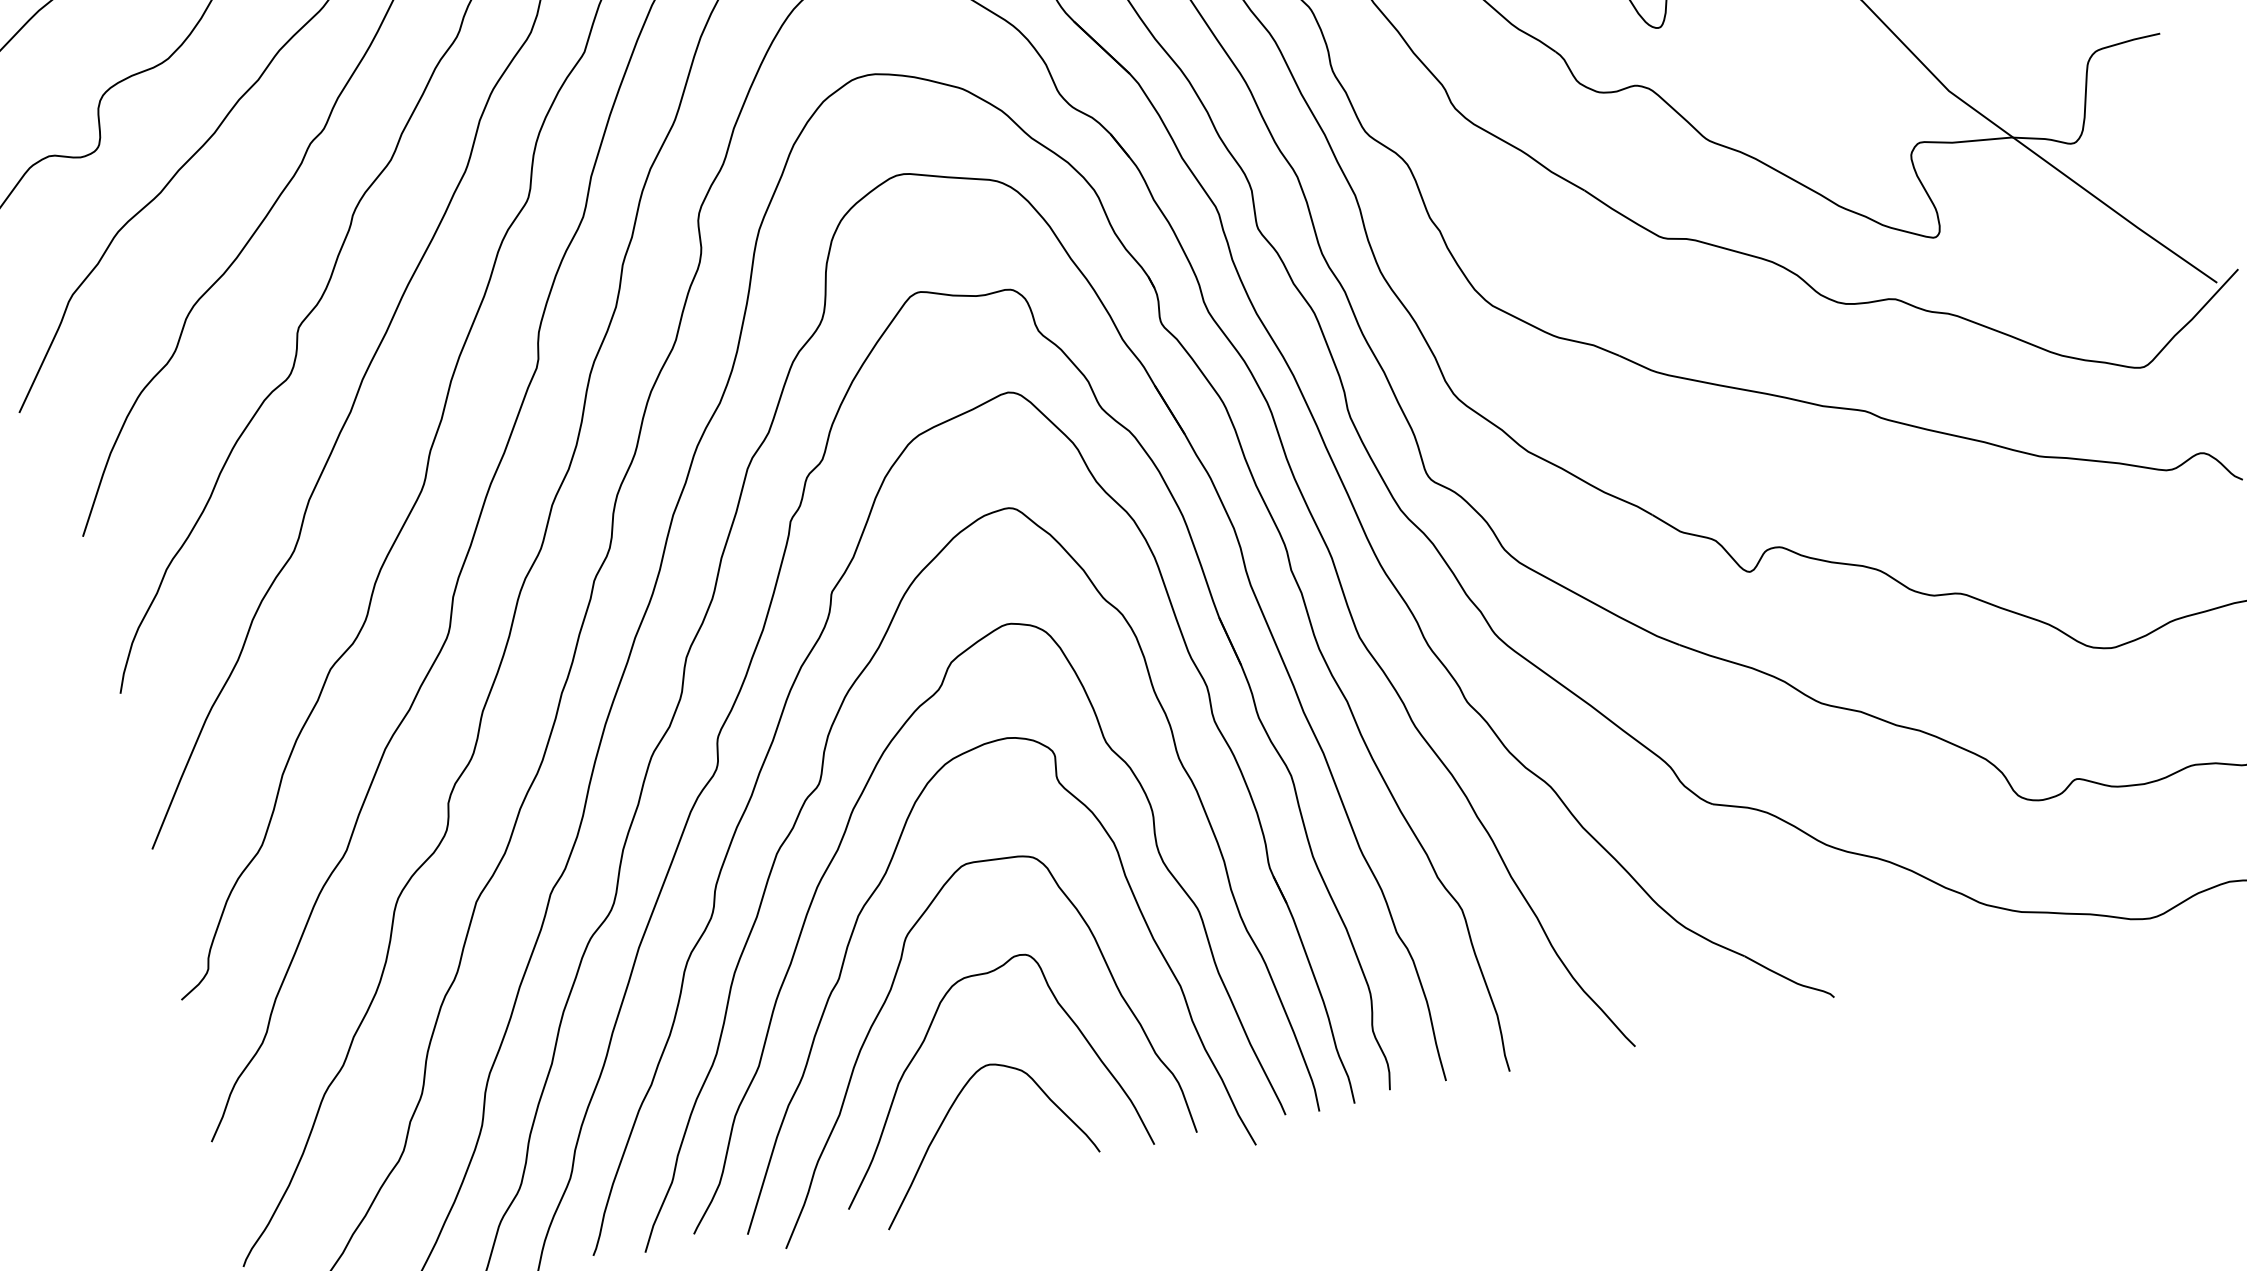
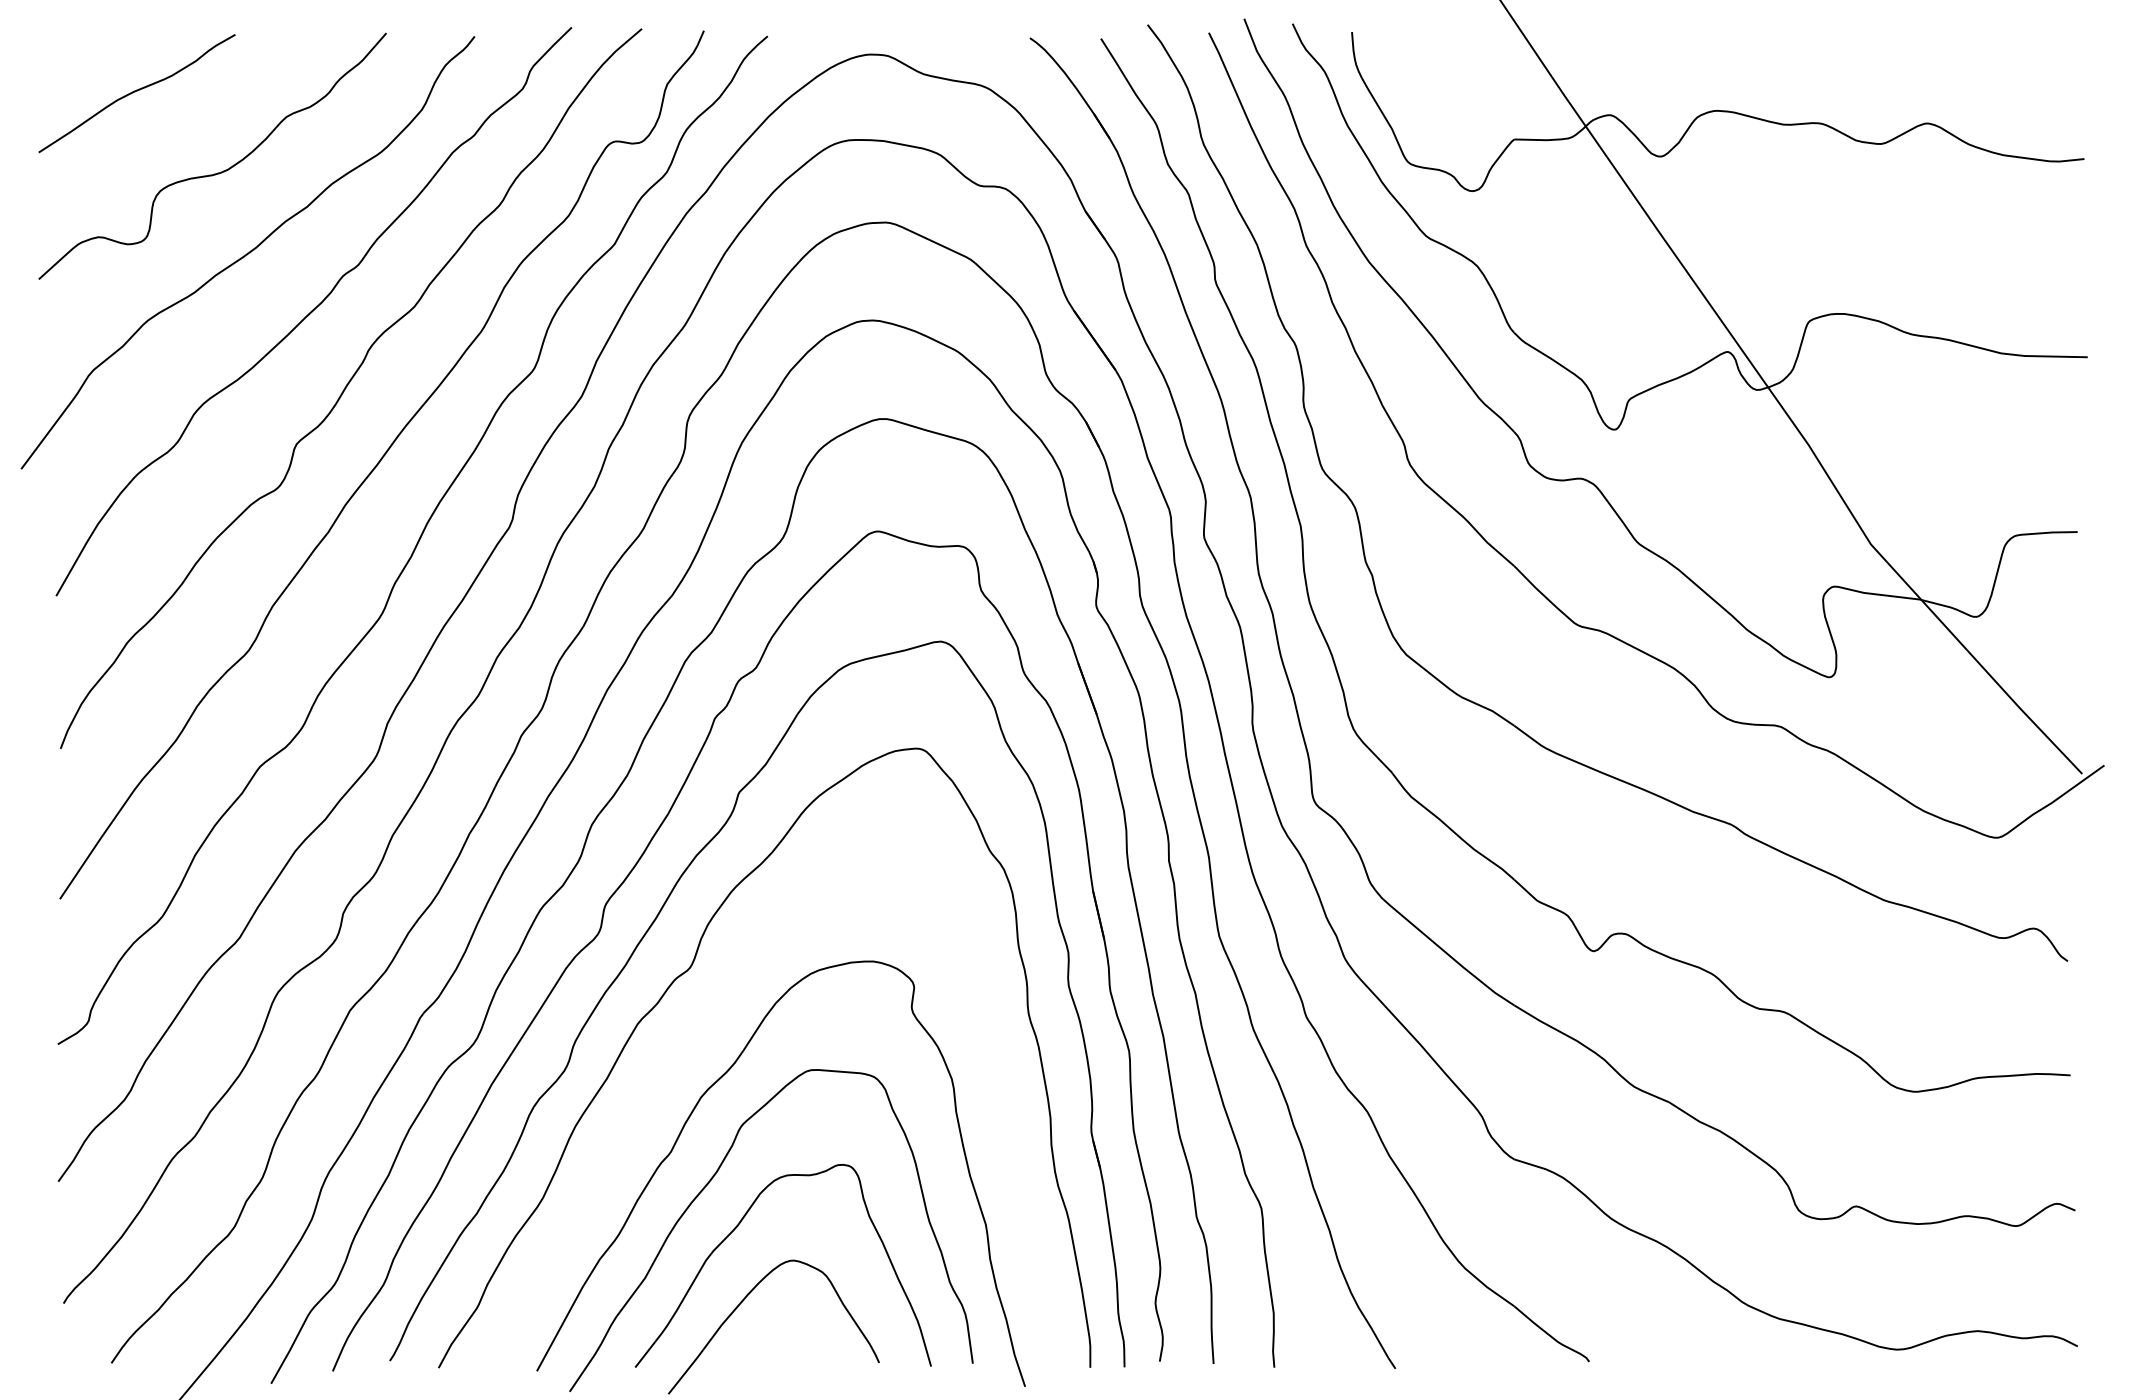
curve: (837, 852) -> (694, 1034), removed

